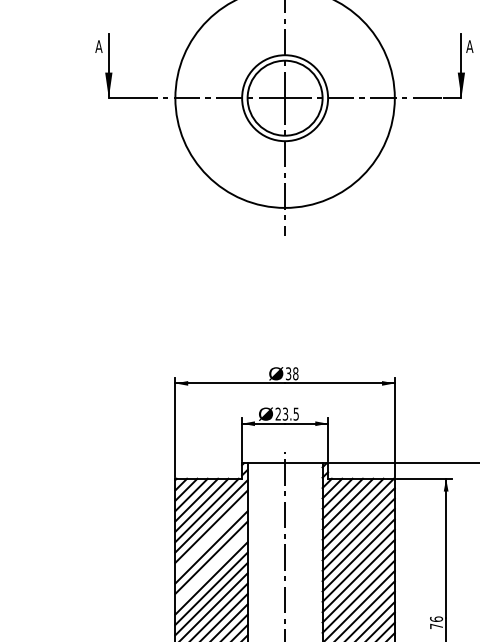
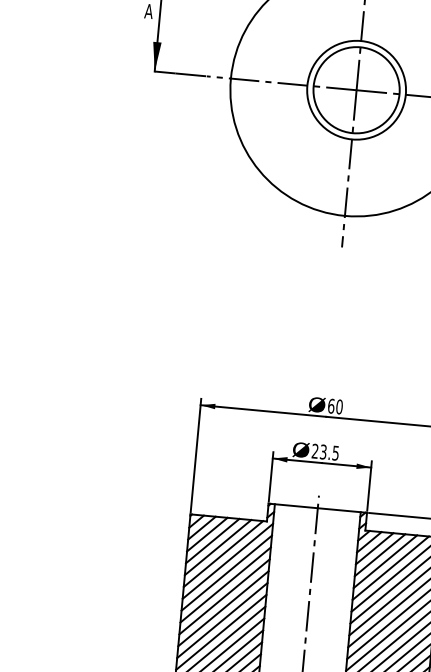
text: (291, 373) -> (334, 406), 38 -> 60
line: (211, 536) -> (225, 584), added
line: (211, 568) -> (222, 620), added

